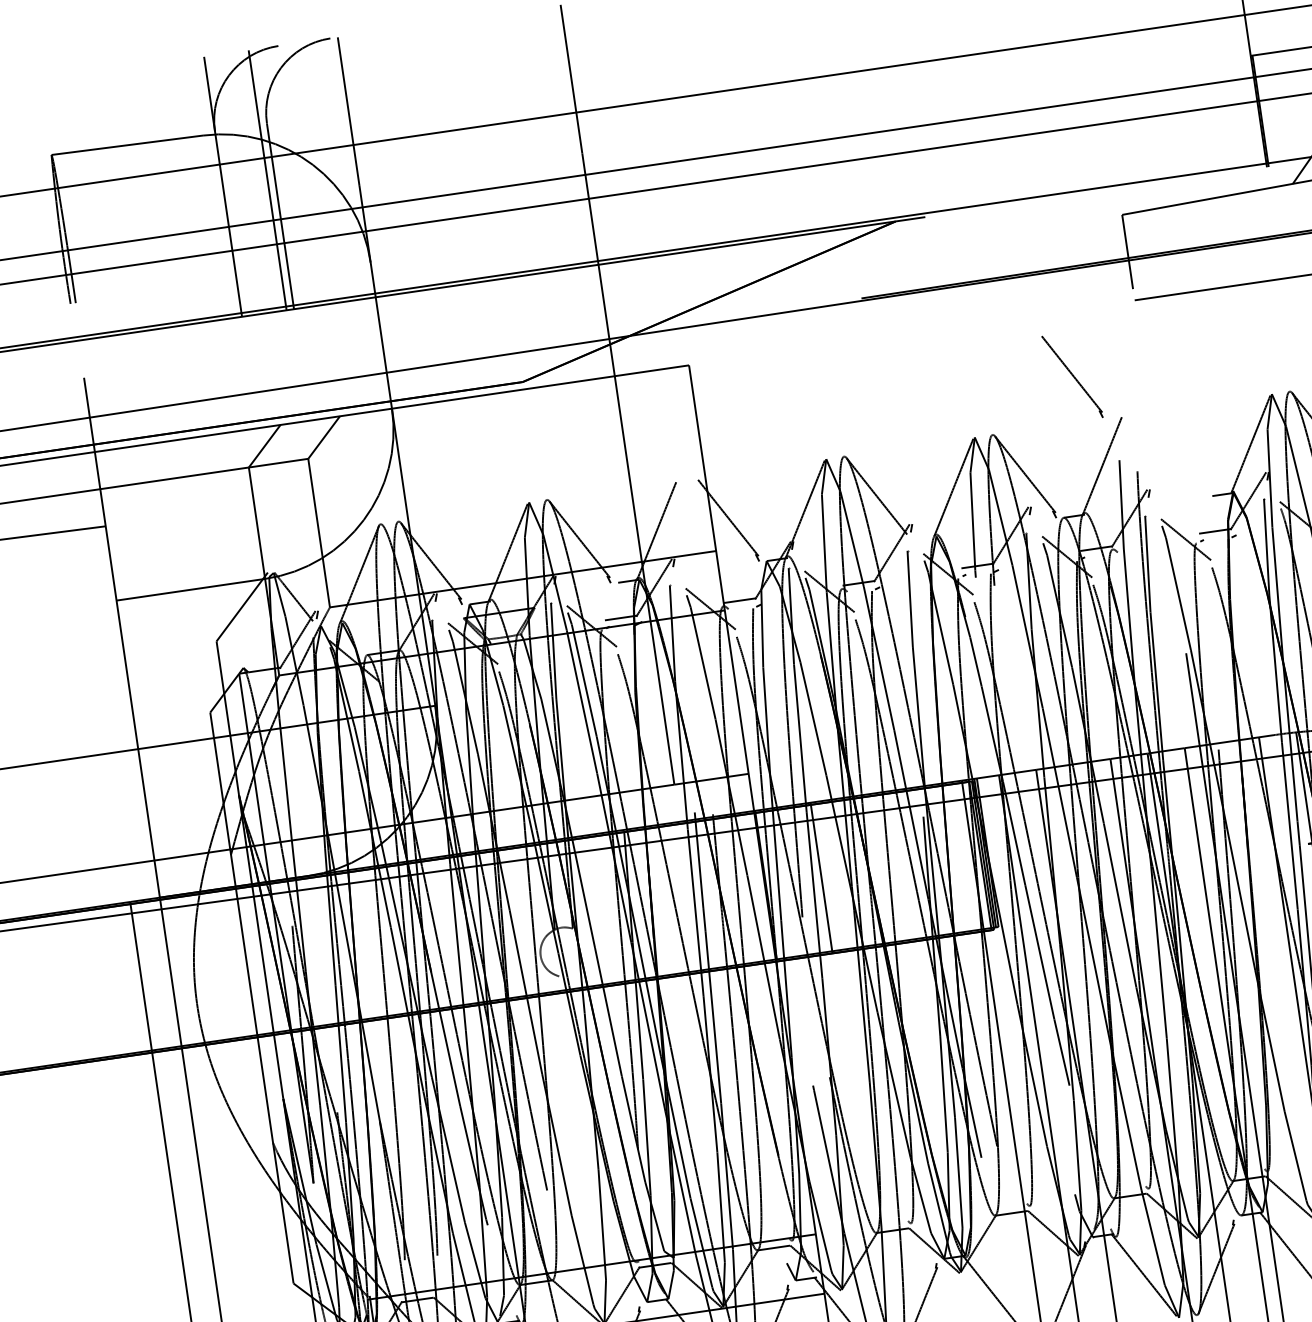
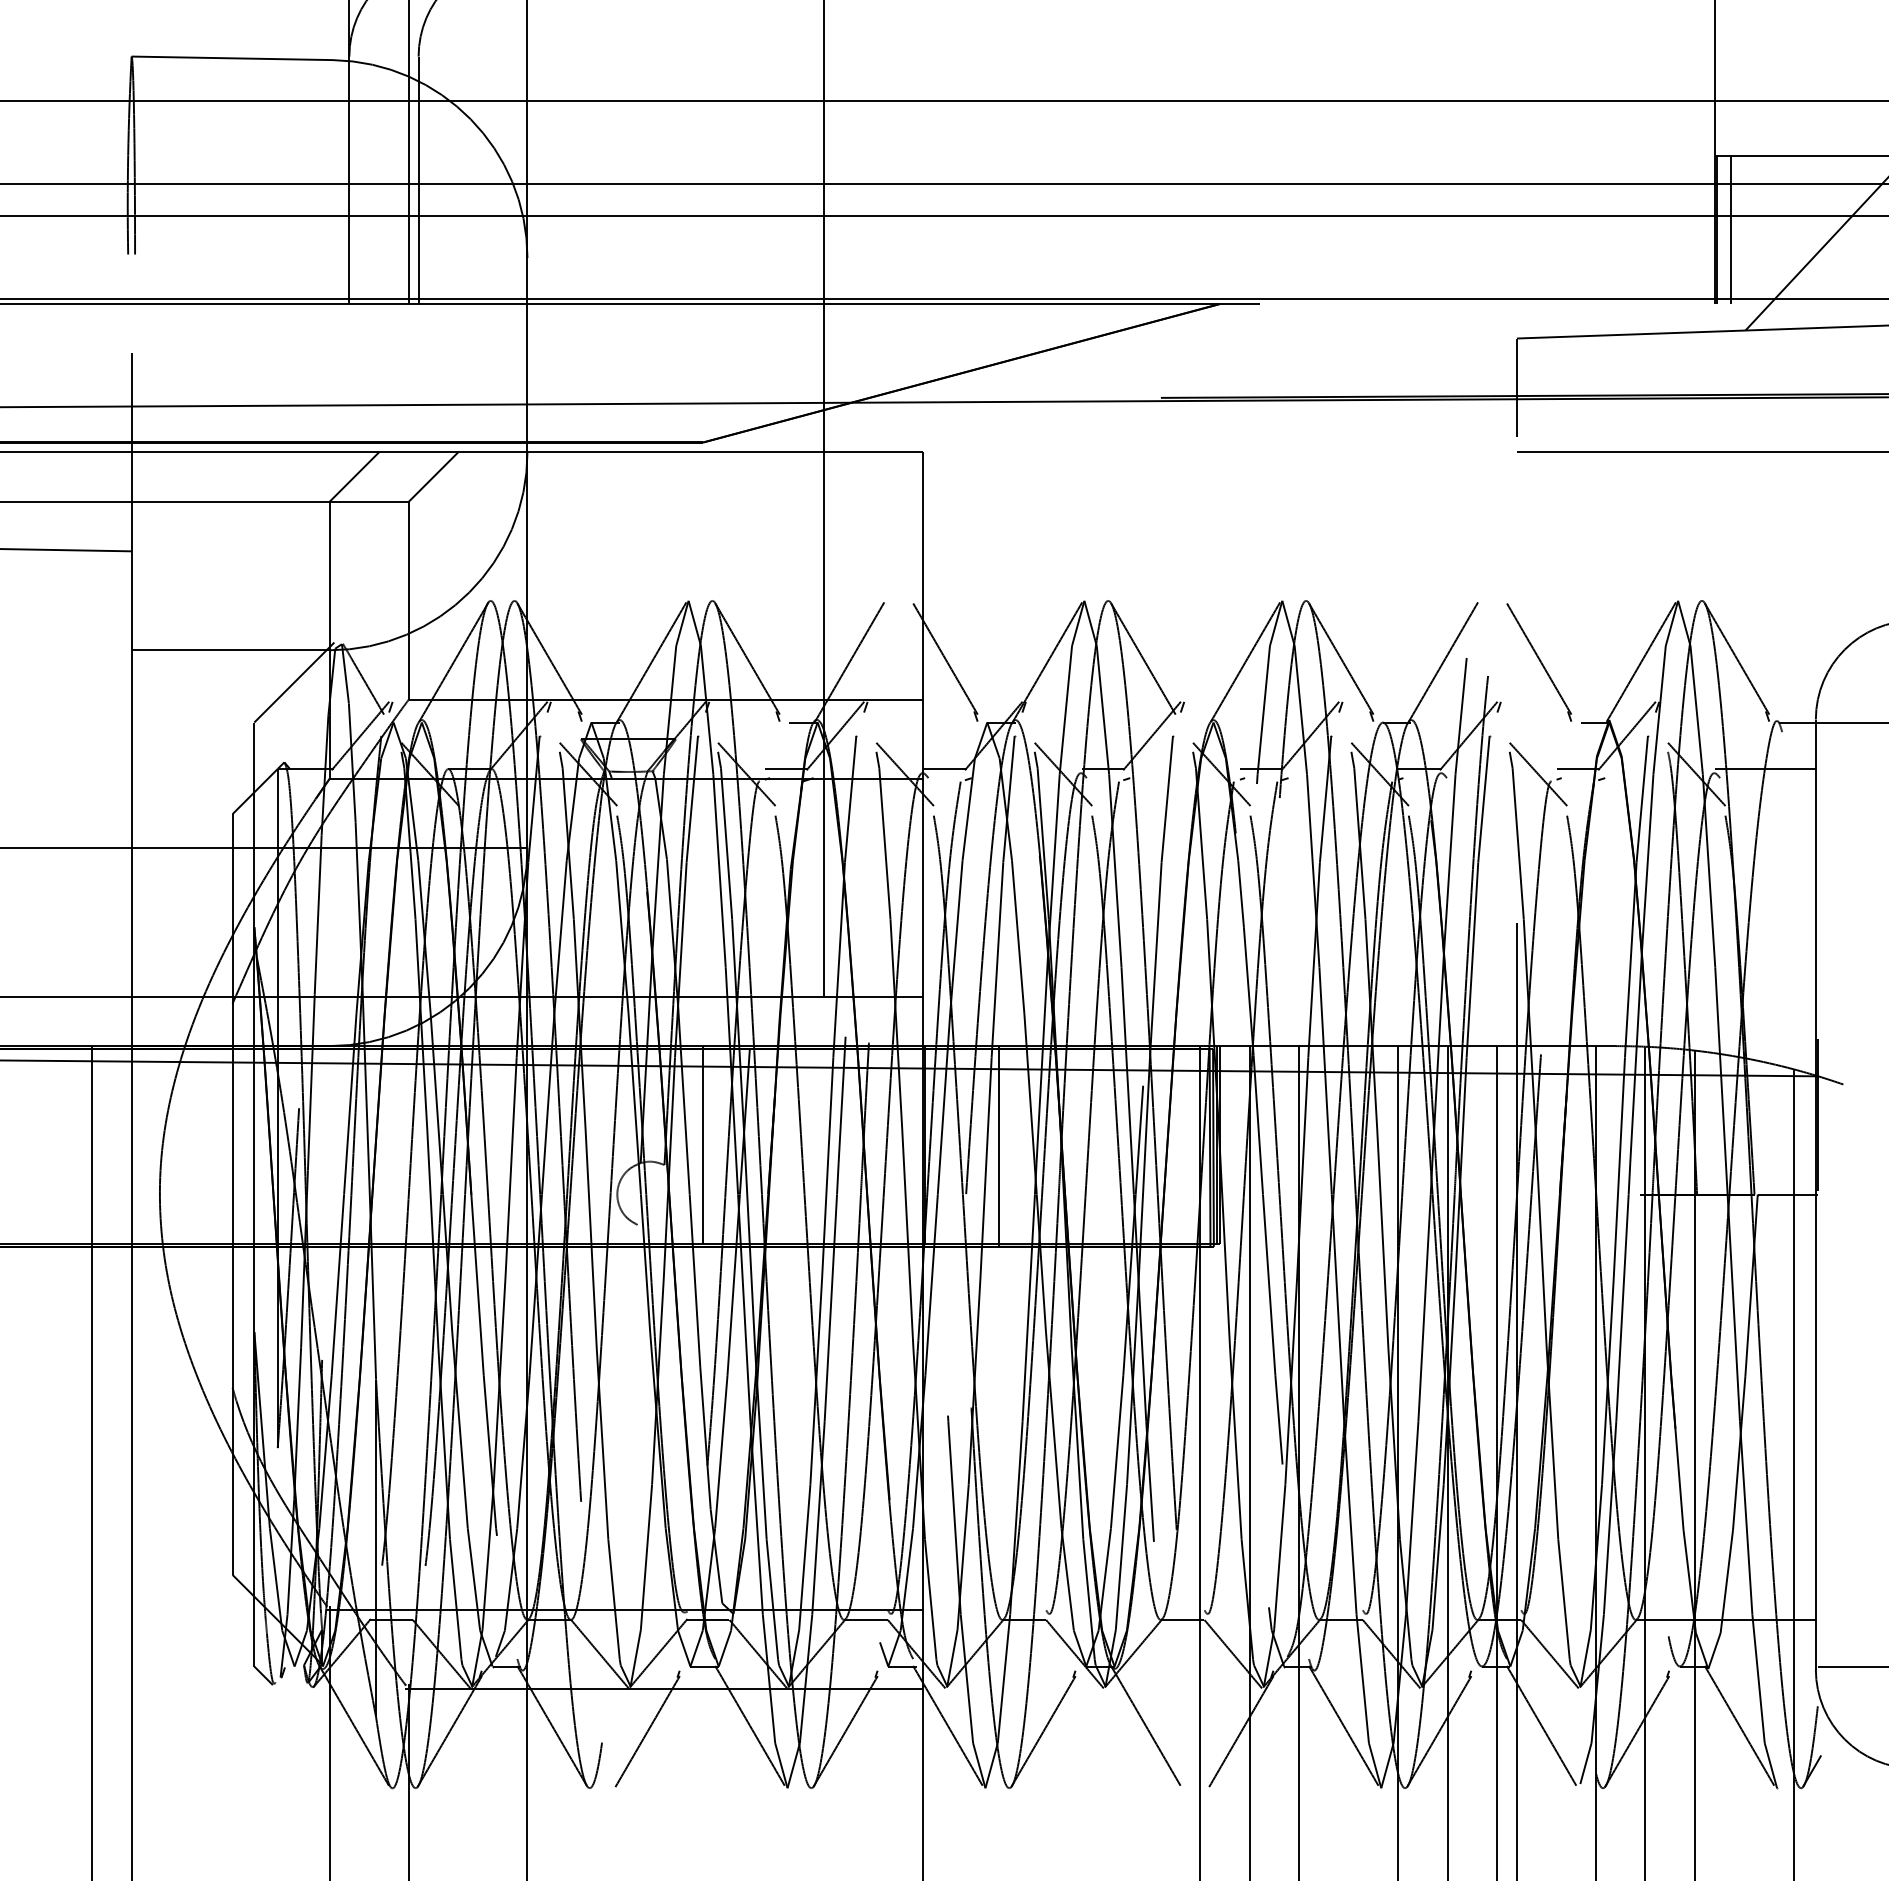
line: (1271, 109) -> (1731, 229), added
part: (1071, 377) -> (1538, 662), moved
line: (600, 909) -> (703, 1145), added

